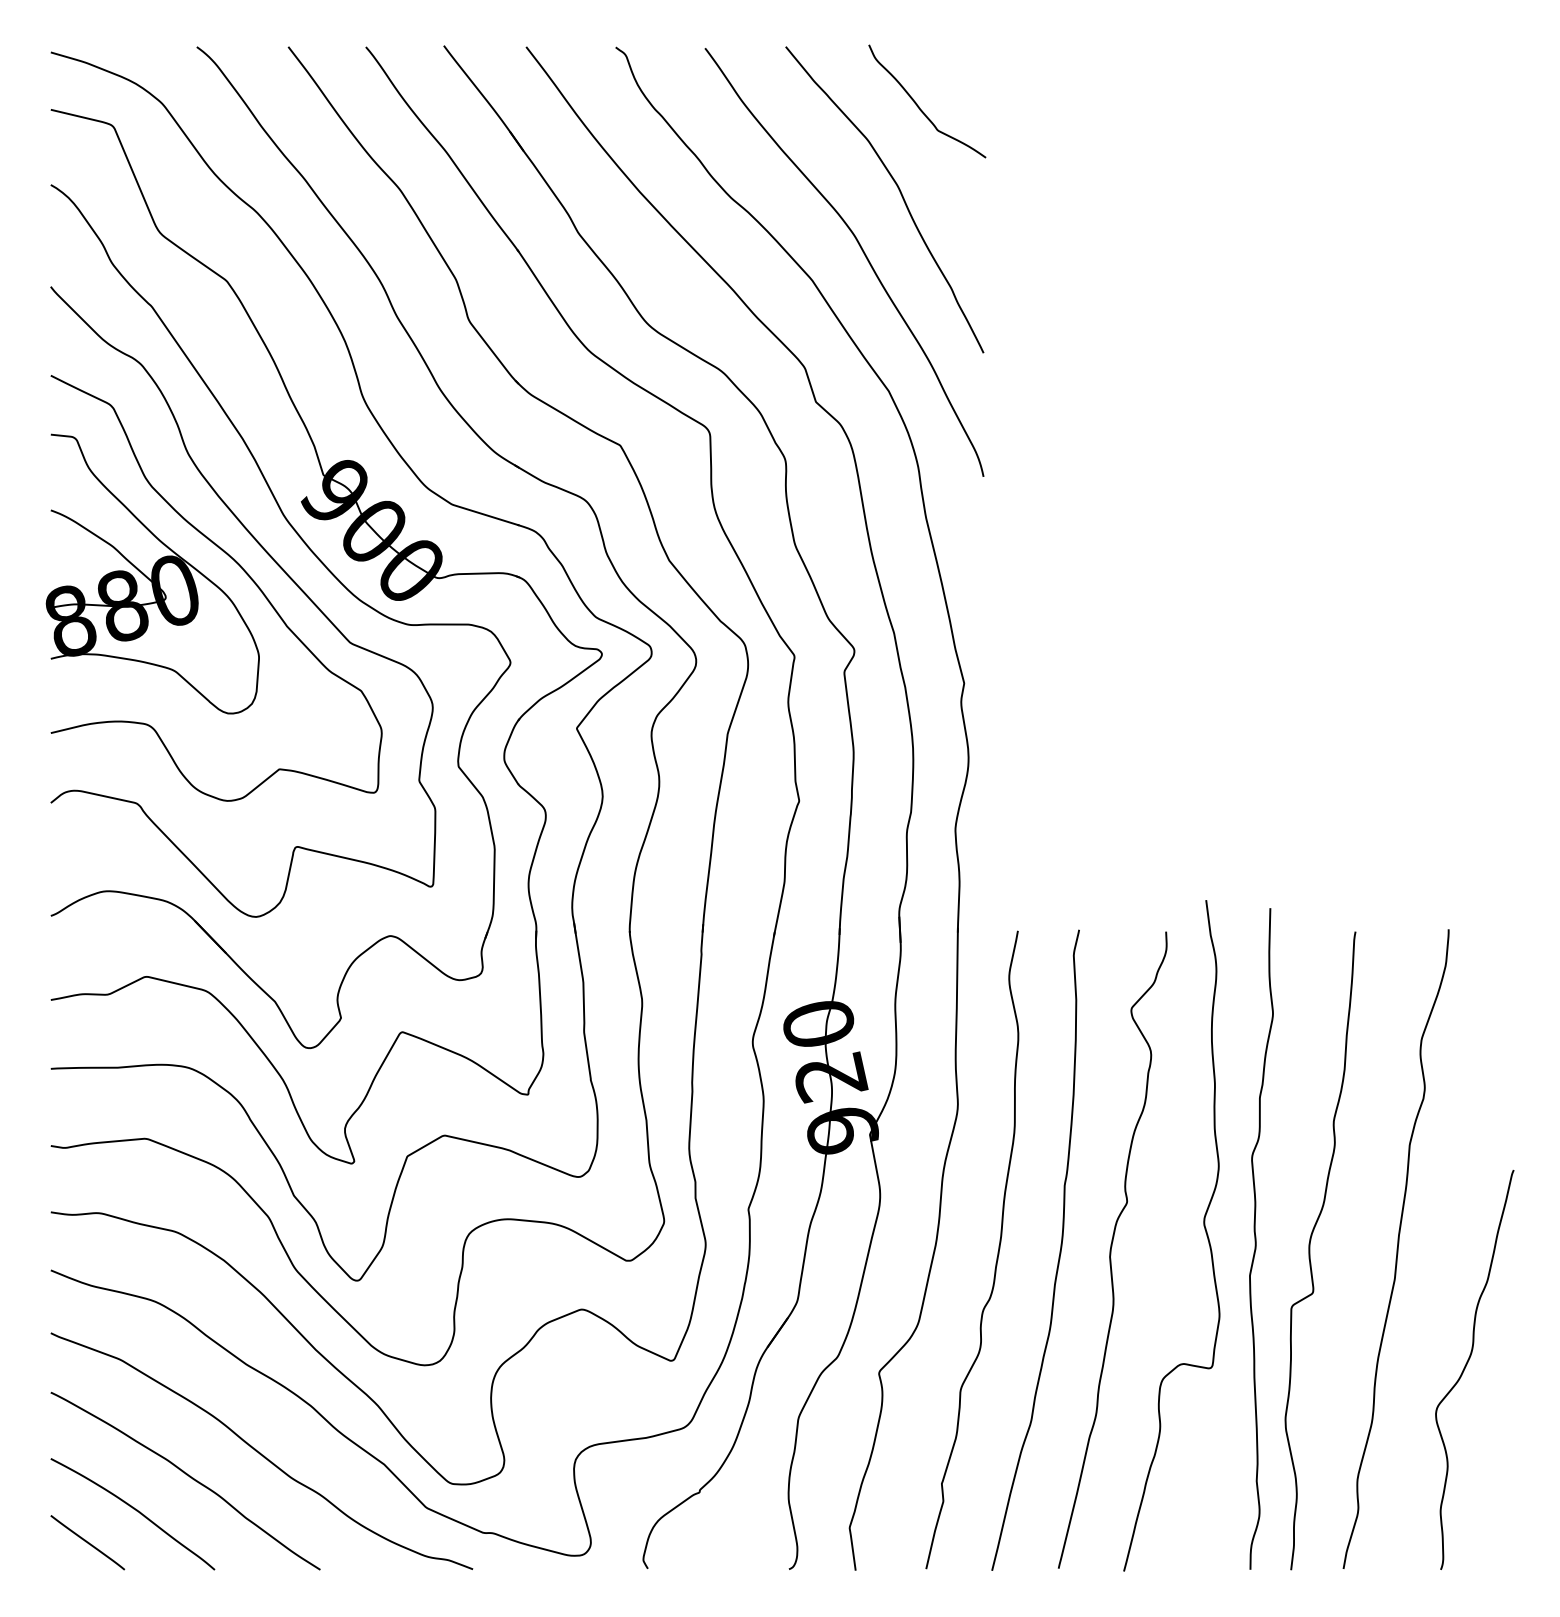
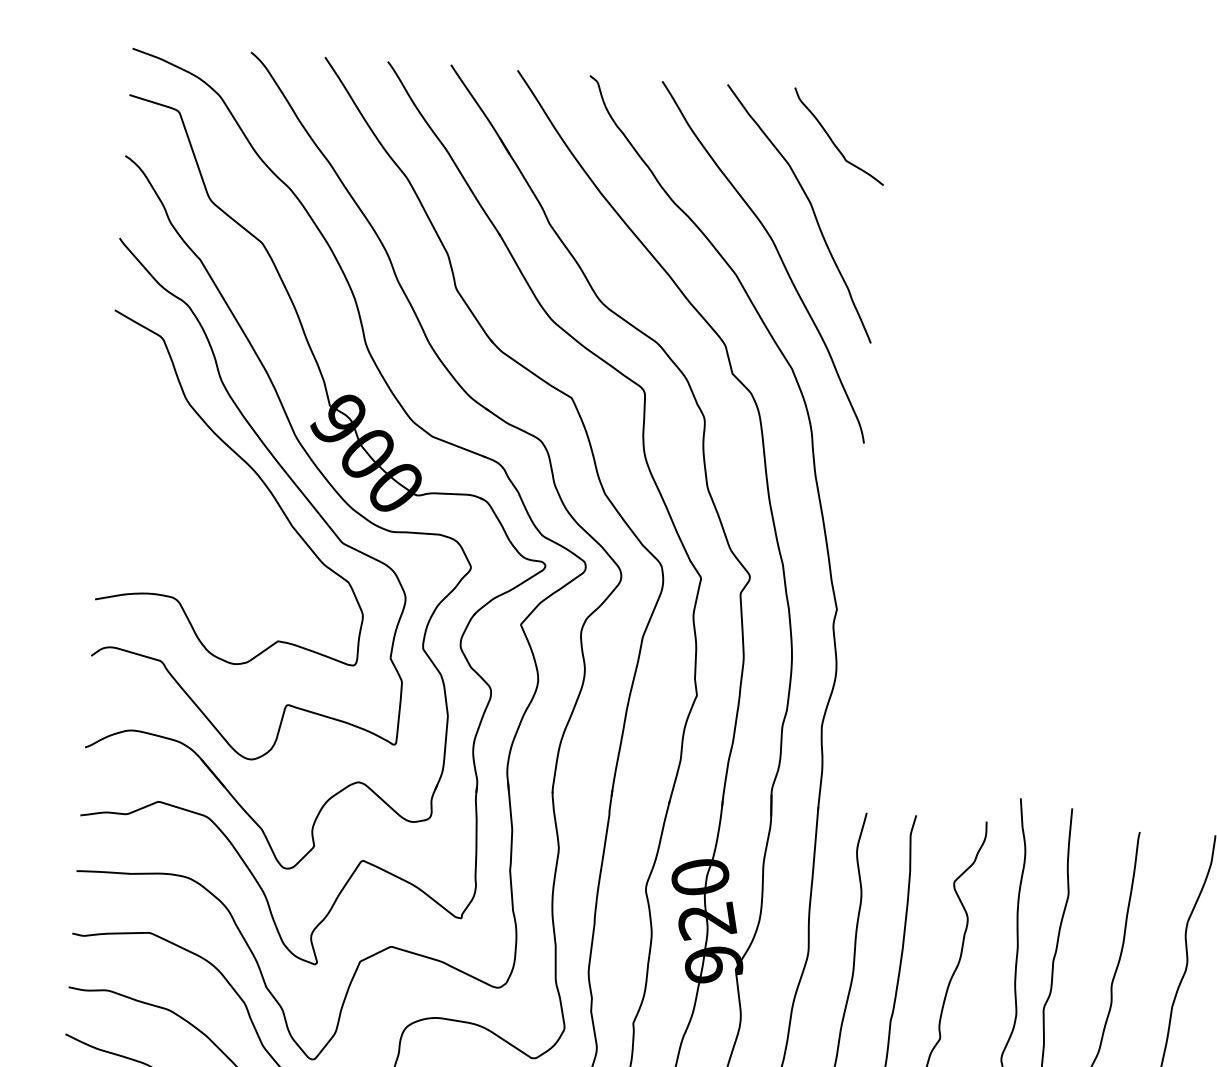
part: (152, 573) -> (186, 475), removed

